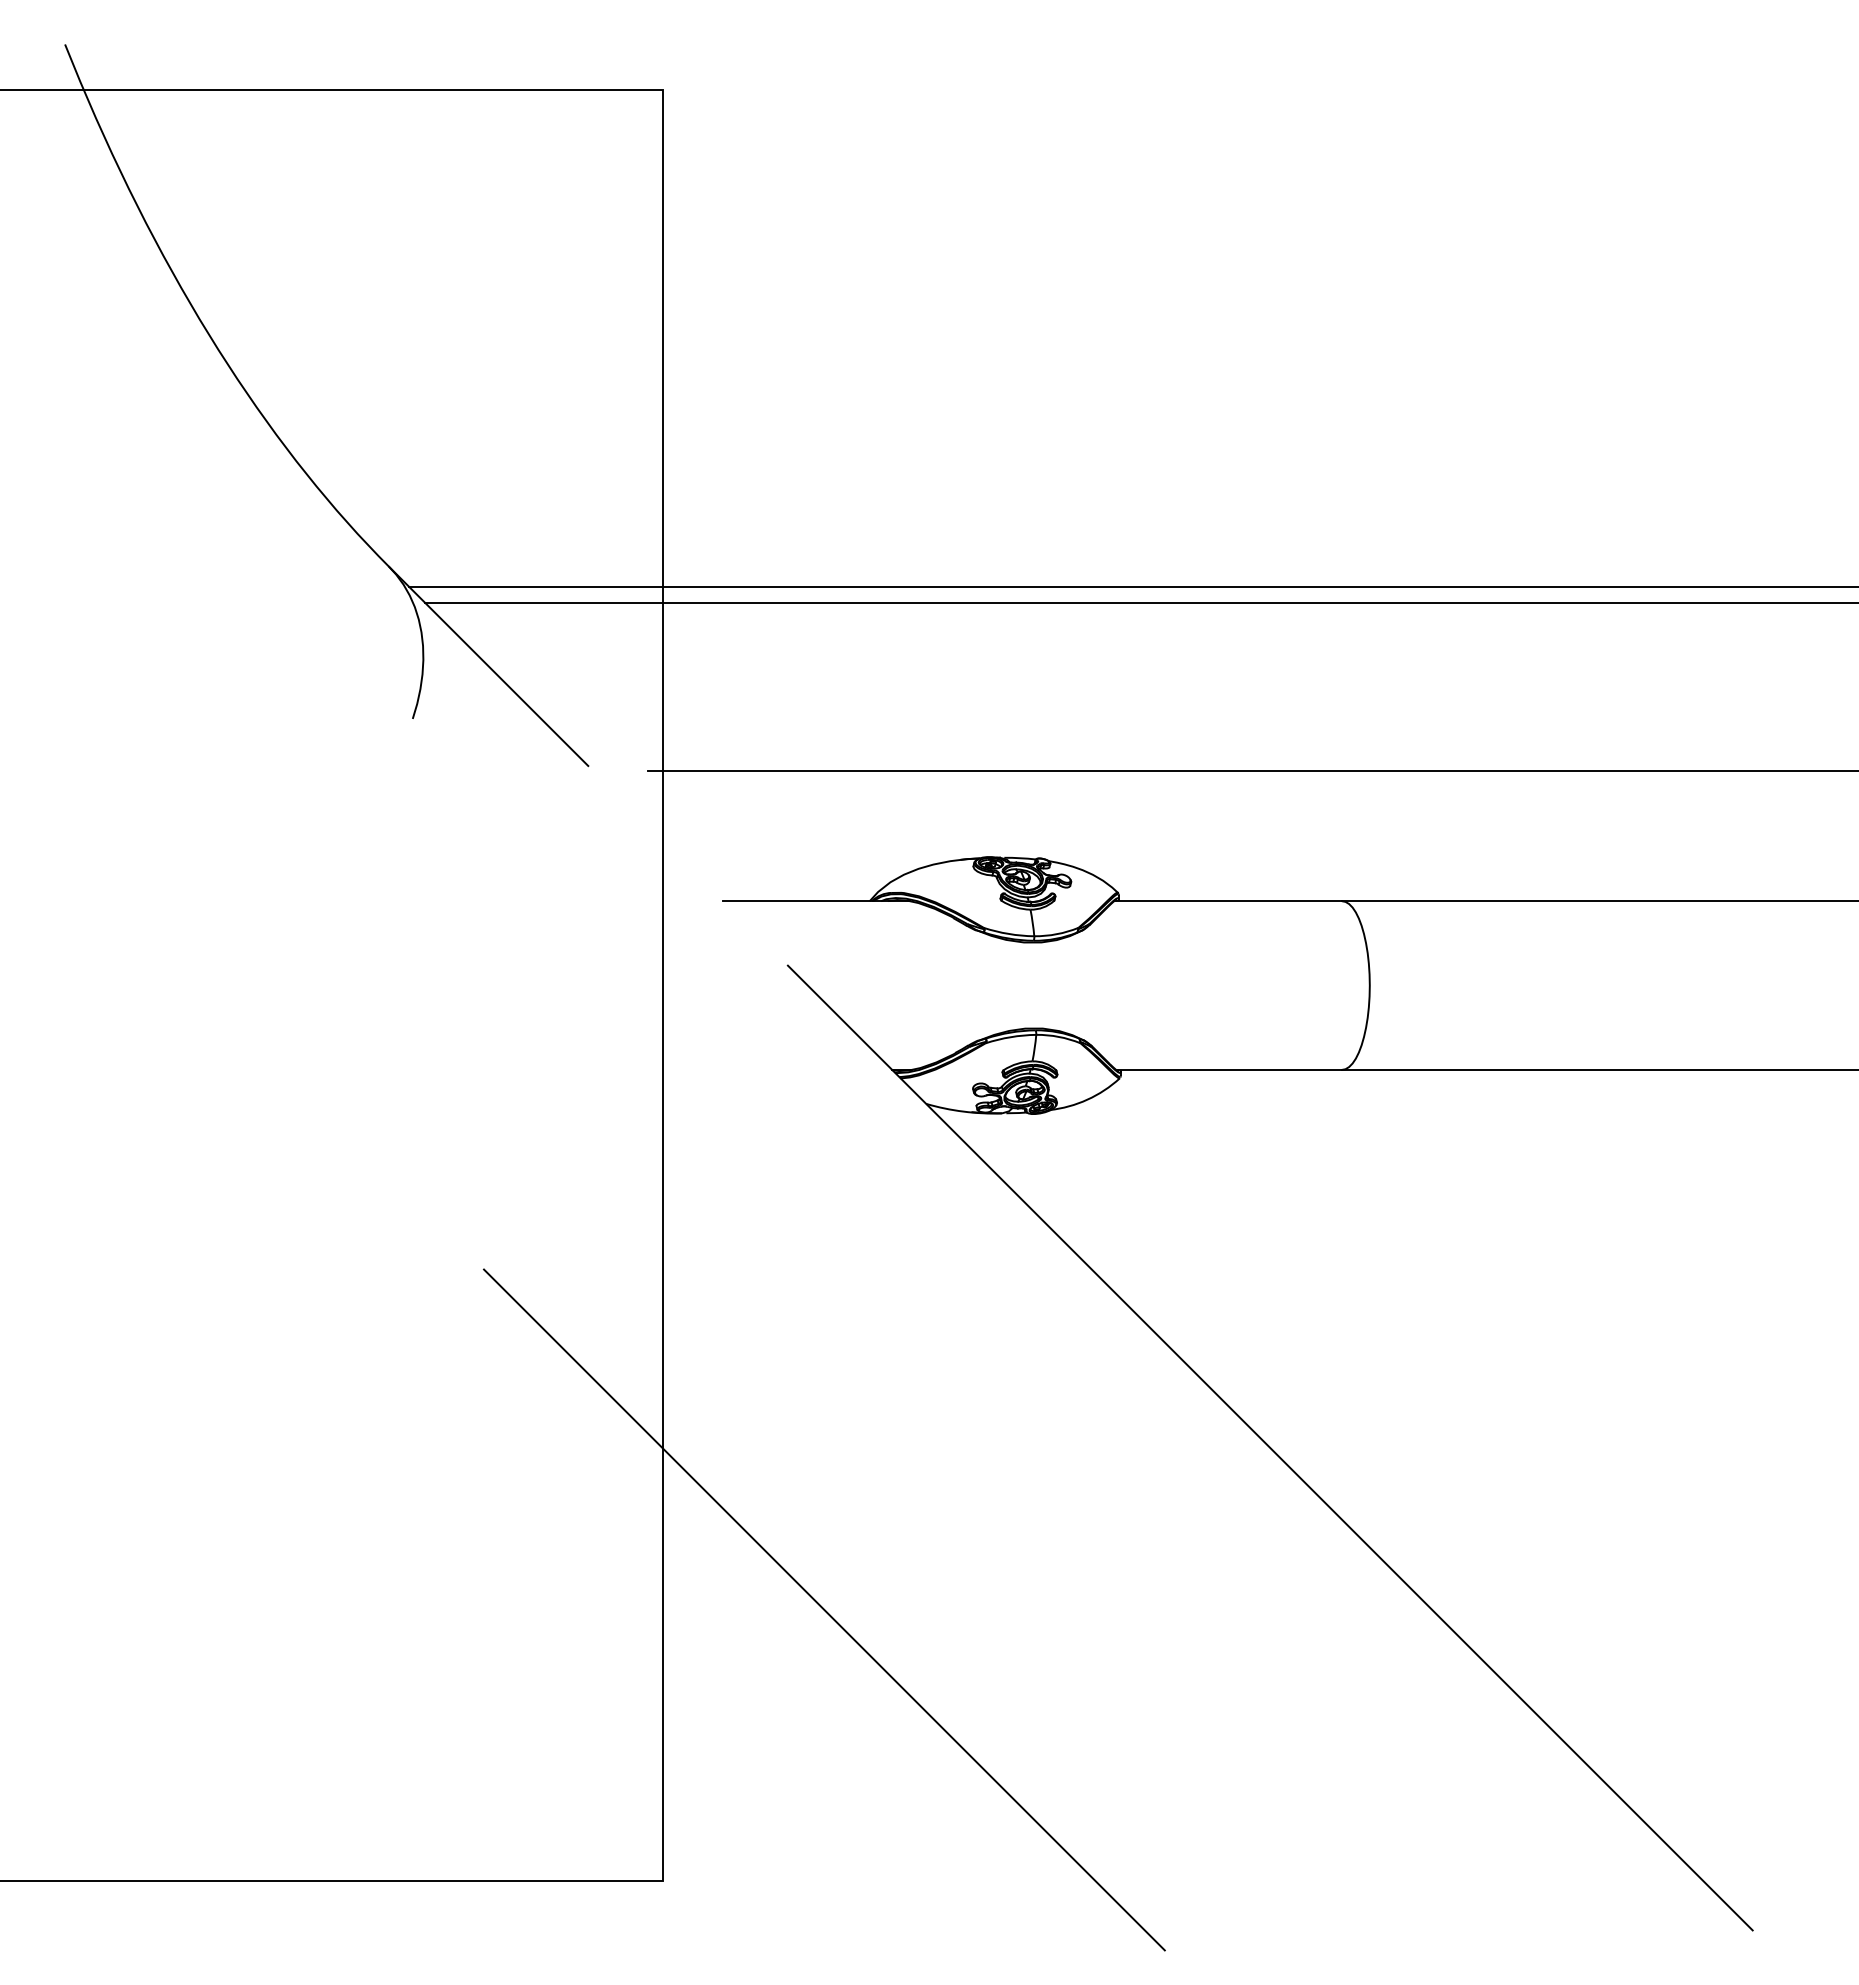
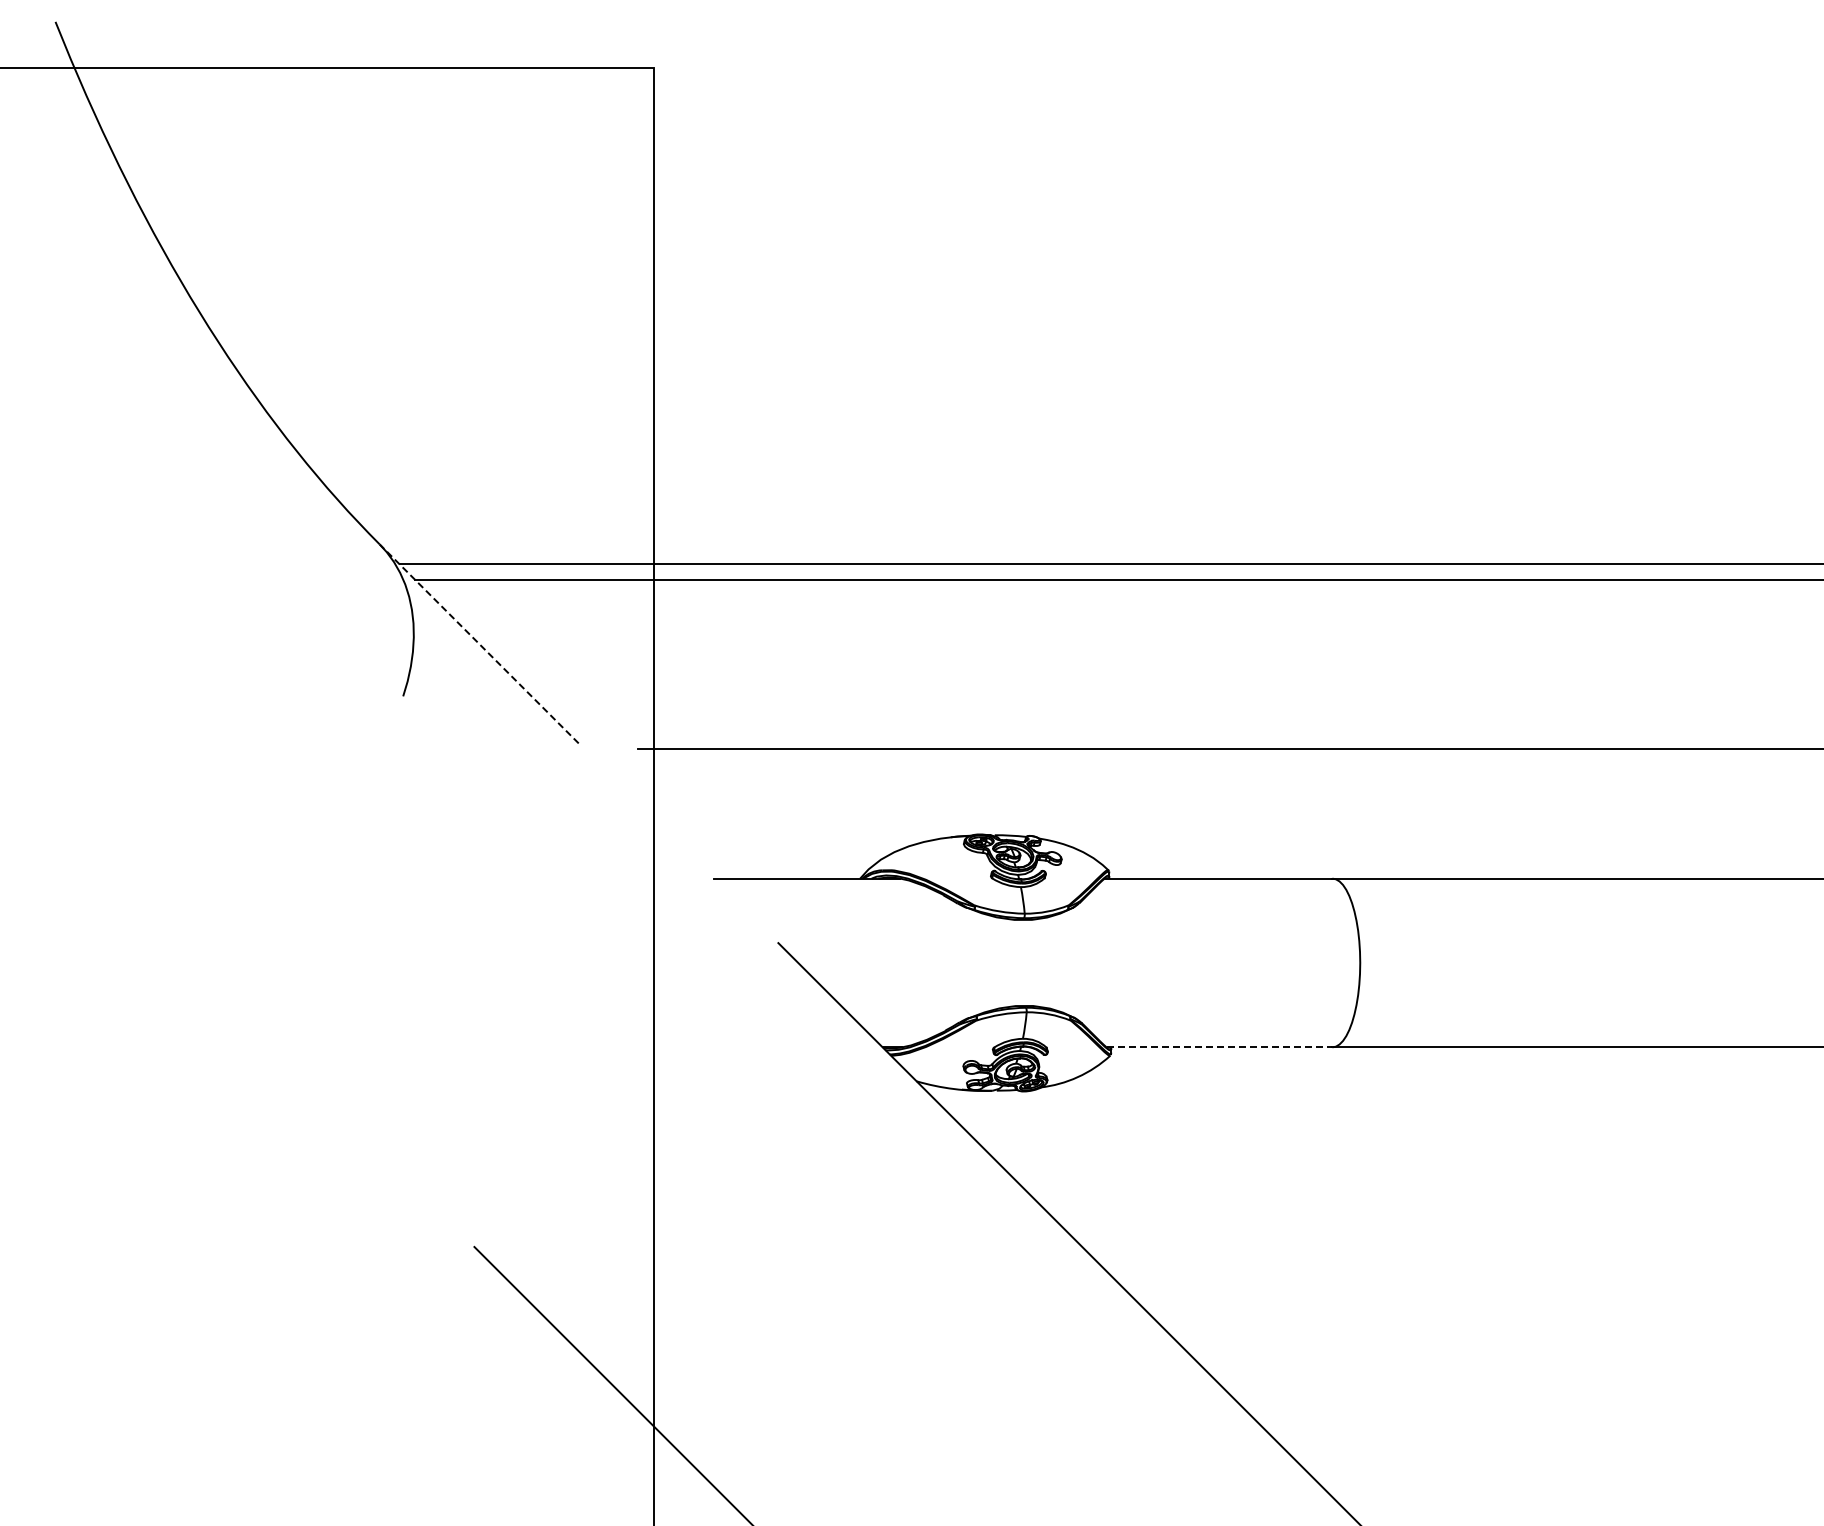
line: (488, 666) -> (478, 643), solid -> dashed
line: (1229, 1069) -> (1219, 1046), solid -> dashed

